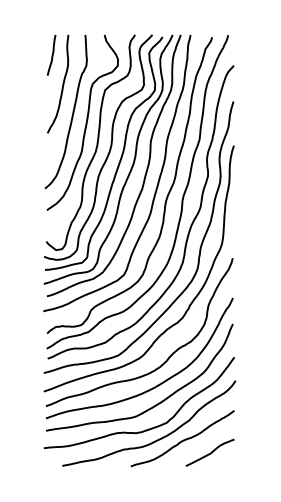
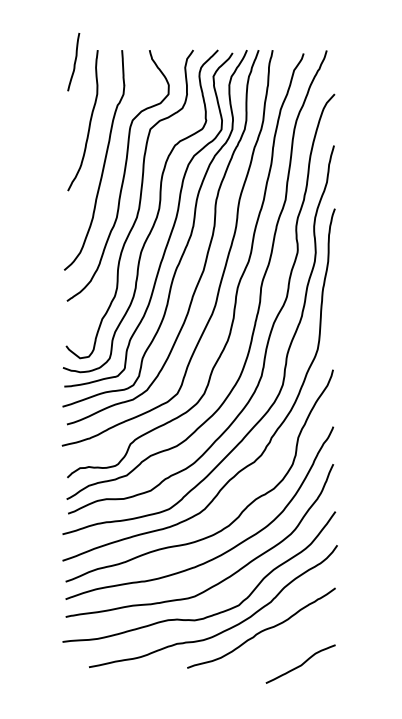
curve: (51, 55) -> (73, 62), moved
curve: (210, 452) -> (301, 663), moved

